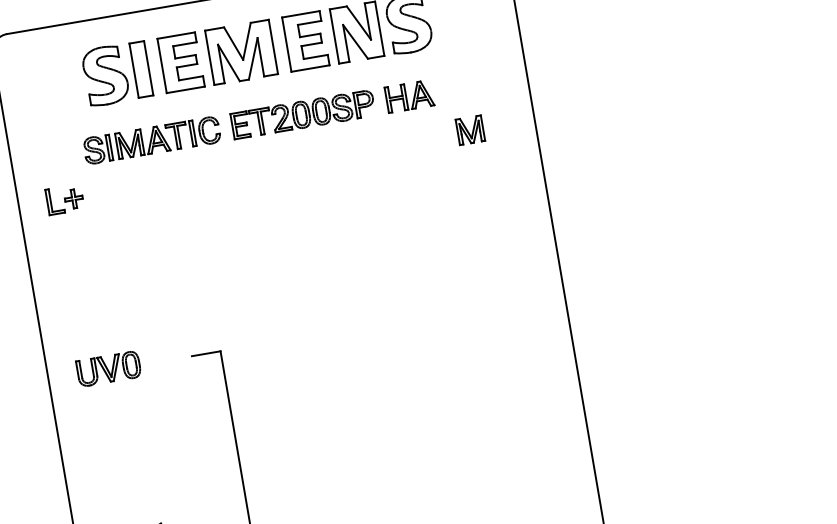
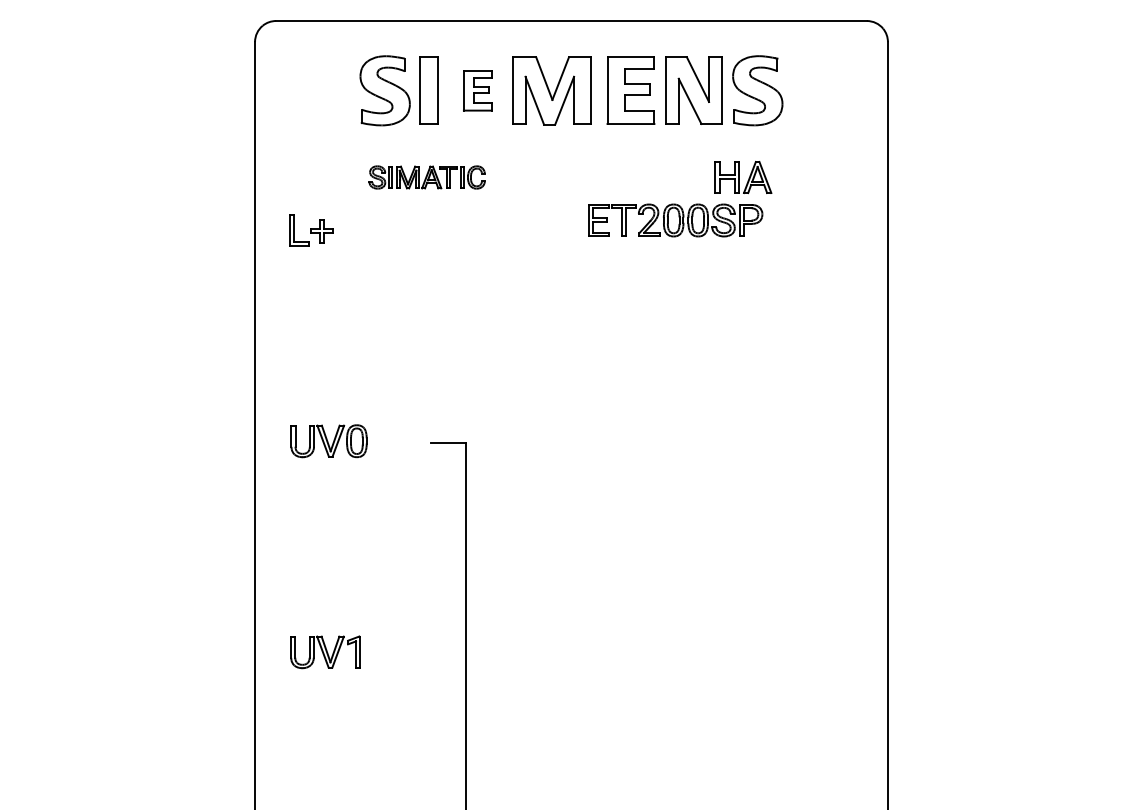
part: (180, 62) -> (477, 90), size x0.6
part: (302, 114) -> (675, 220), moved
part: (470, 129) -> (809, 229), removed
part: (151, 140) -> (426, 177), size x0.7

